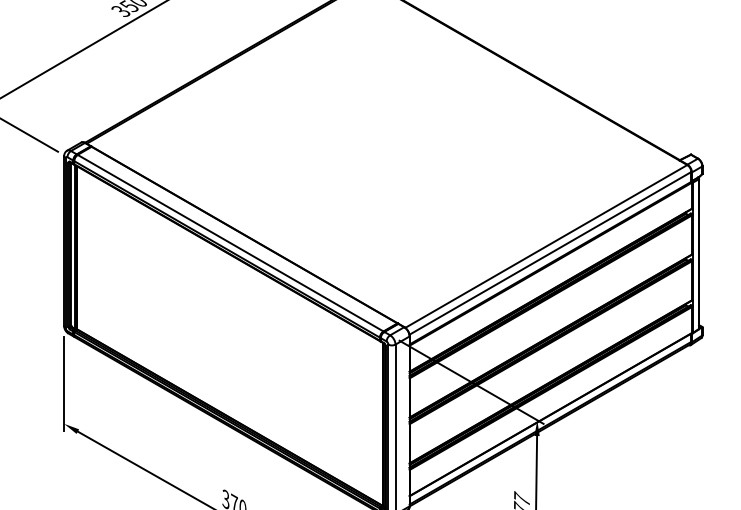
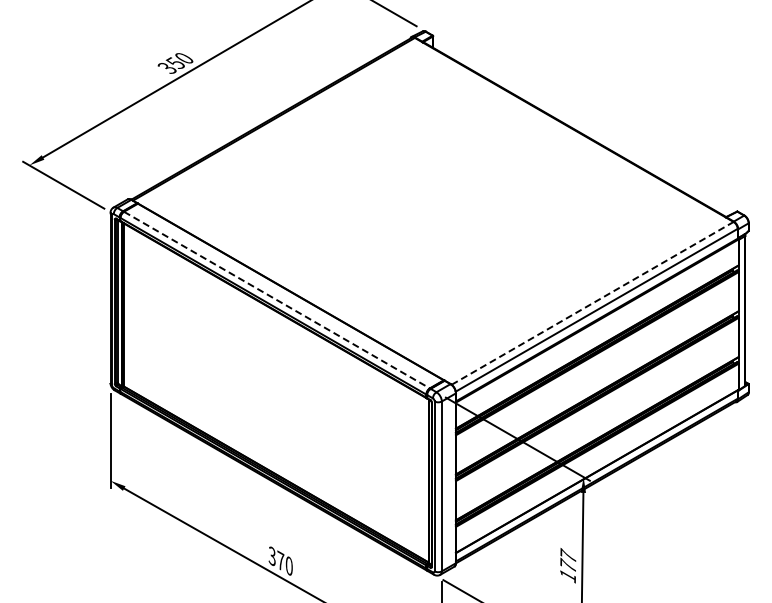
line: (230, 243) -> (276, 300), solid -> dashed
line: (546, 246) -> (592, 303), solid -> dashed

